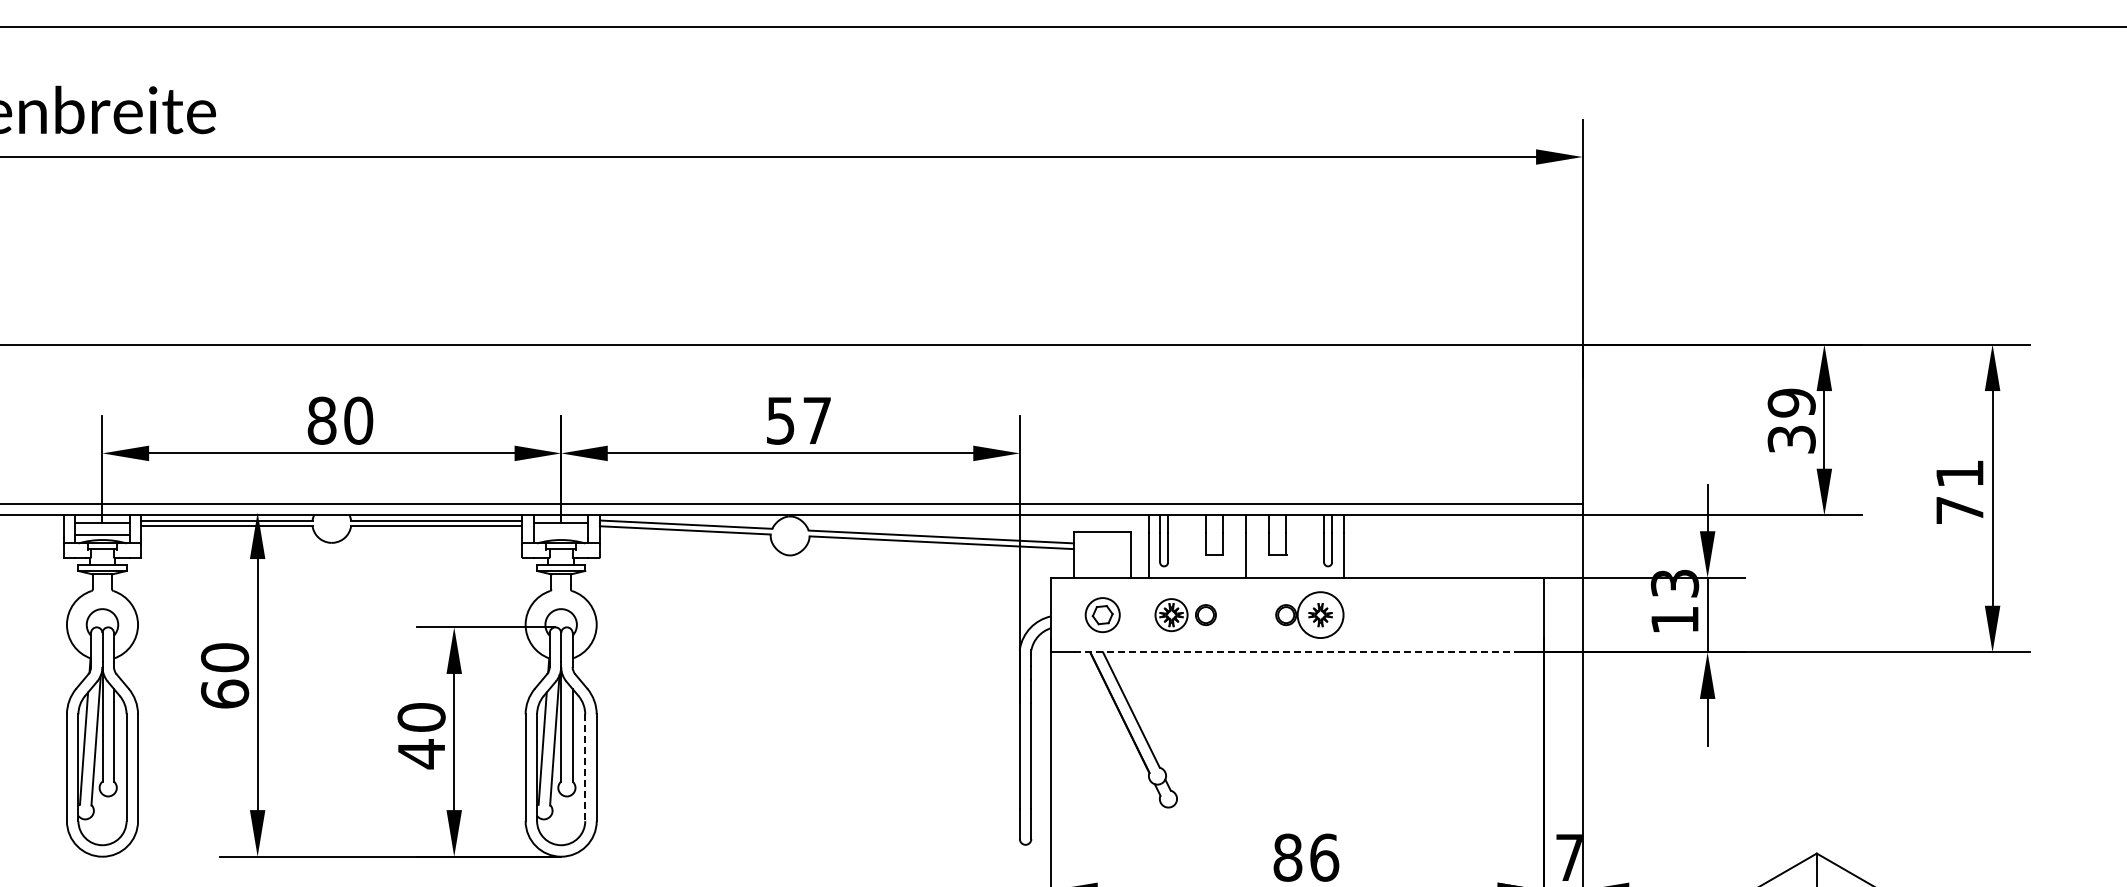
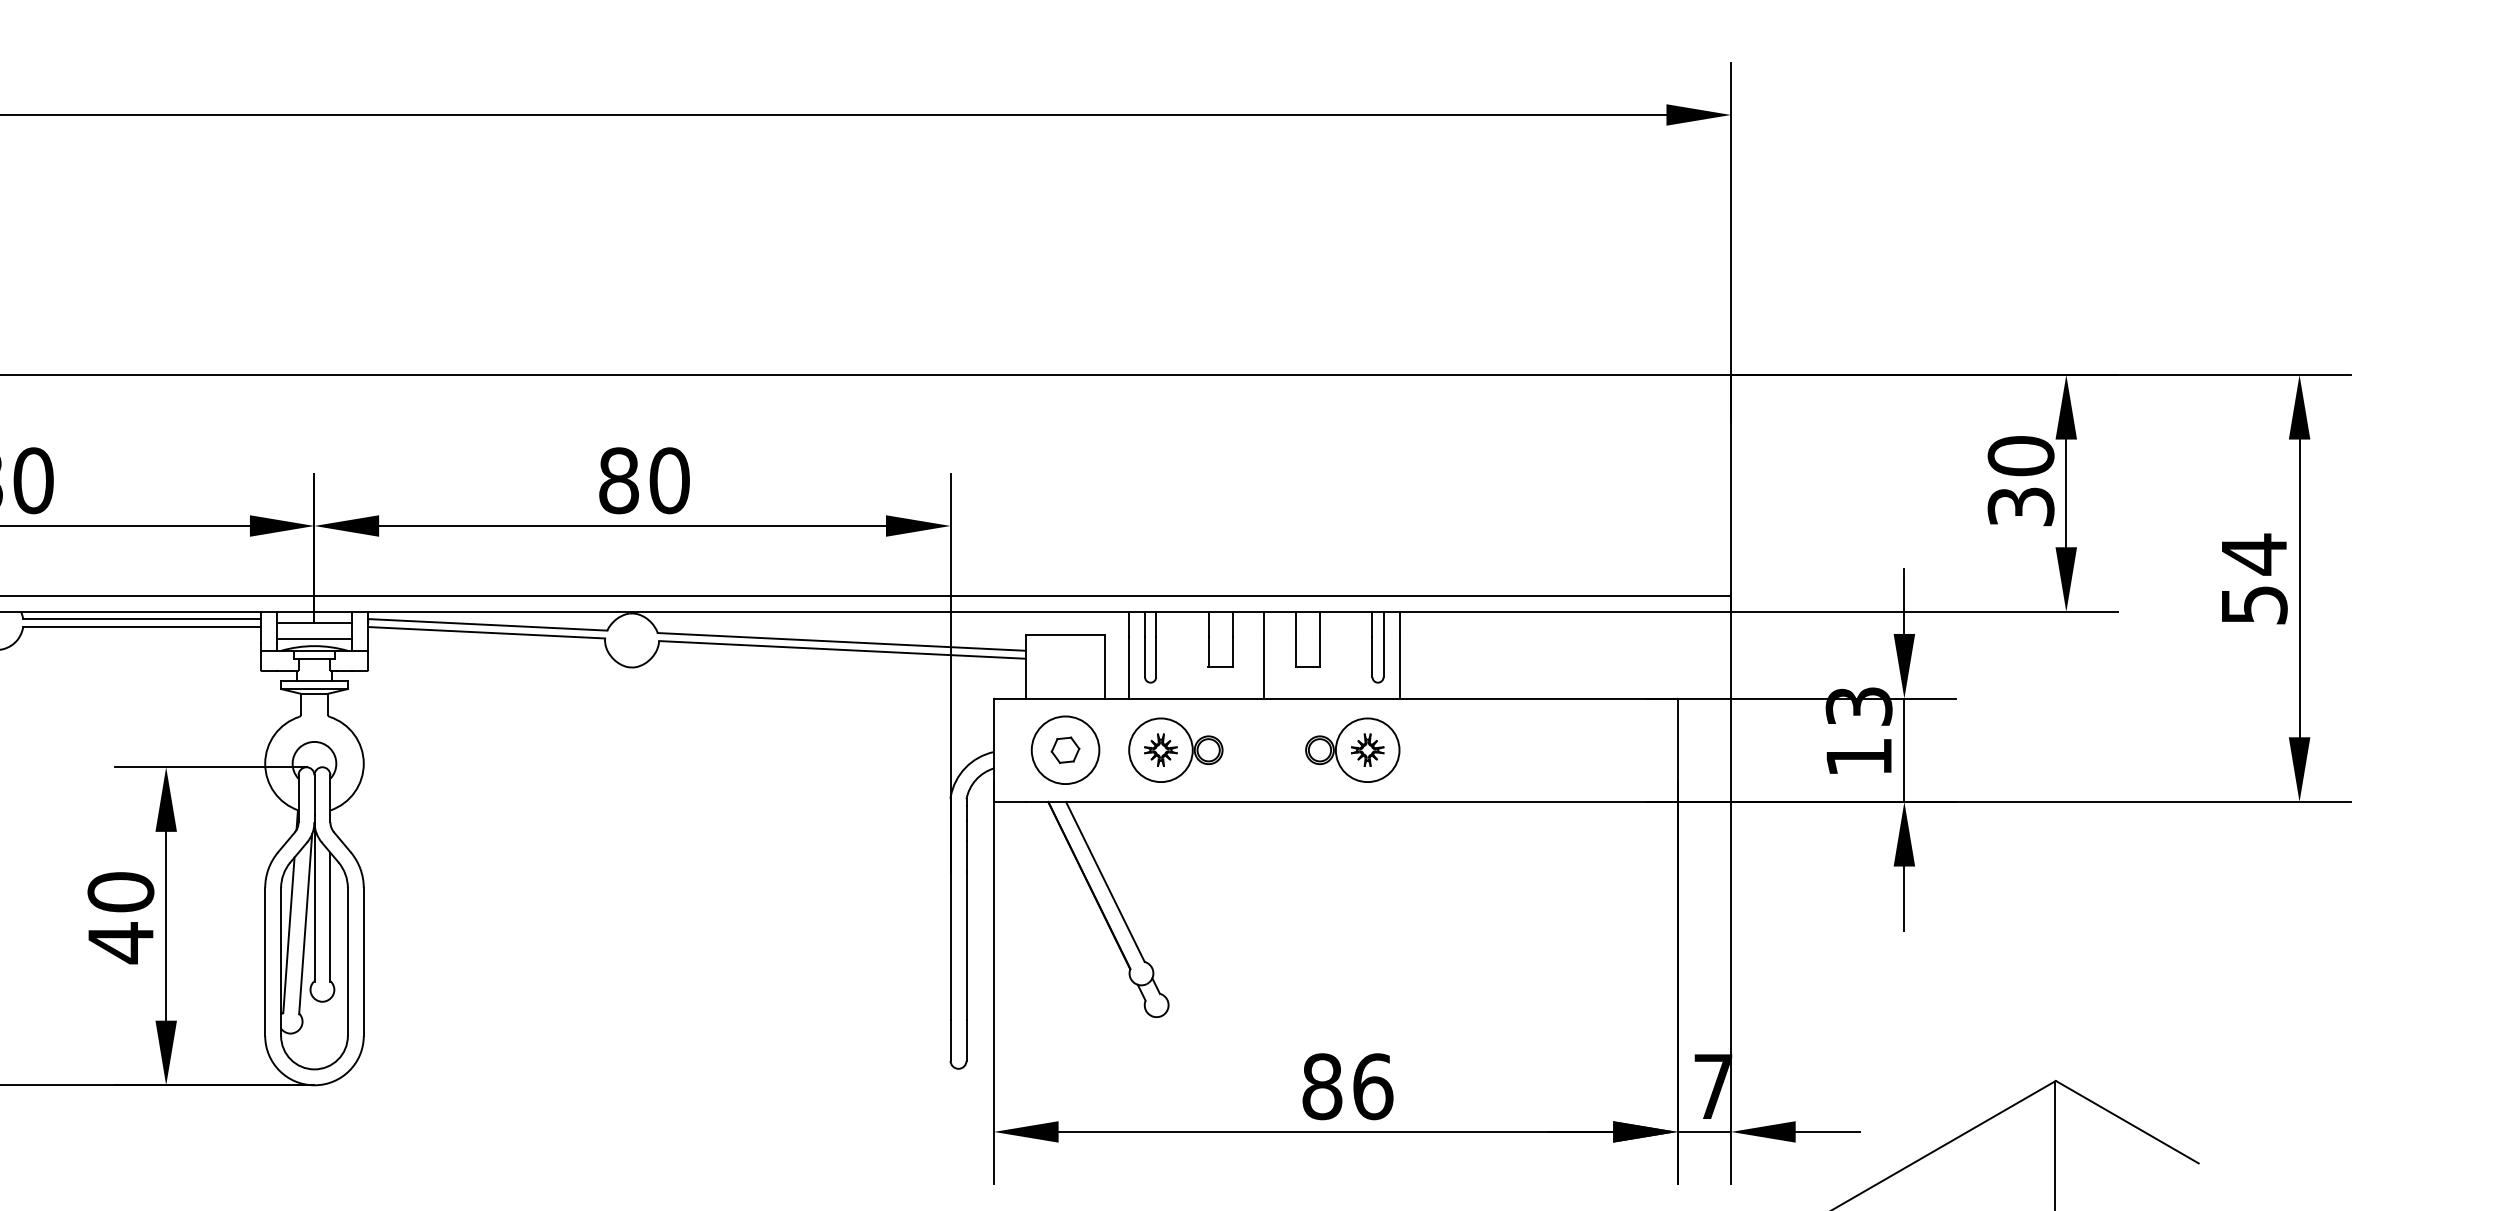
text: (1791, 402) -> (2020, 455), 39 -> 30
text: (798, 420) -> (643, 480), 57 -> 80
text: (1960, 491) -> (2255, 578), 71 -> 54
line: (560, 534) -> (313, 638), added
circle: (1102, 614) -> (1065, 749), size x1.43
circle: (1171, 615) -> (1160, 750), size x1.43
line: (1297, 652) -> (1335, 802), dashed -> solid
line: (585, 768) -> (348, 962), dashed -> solid

